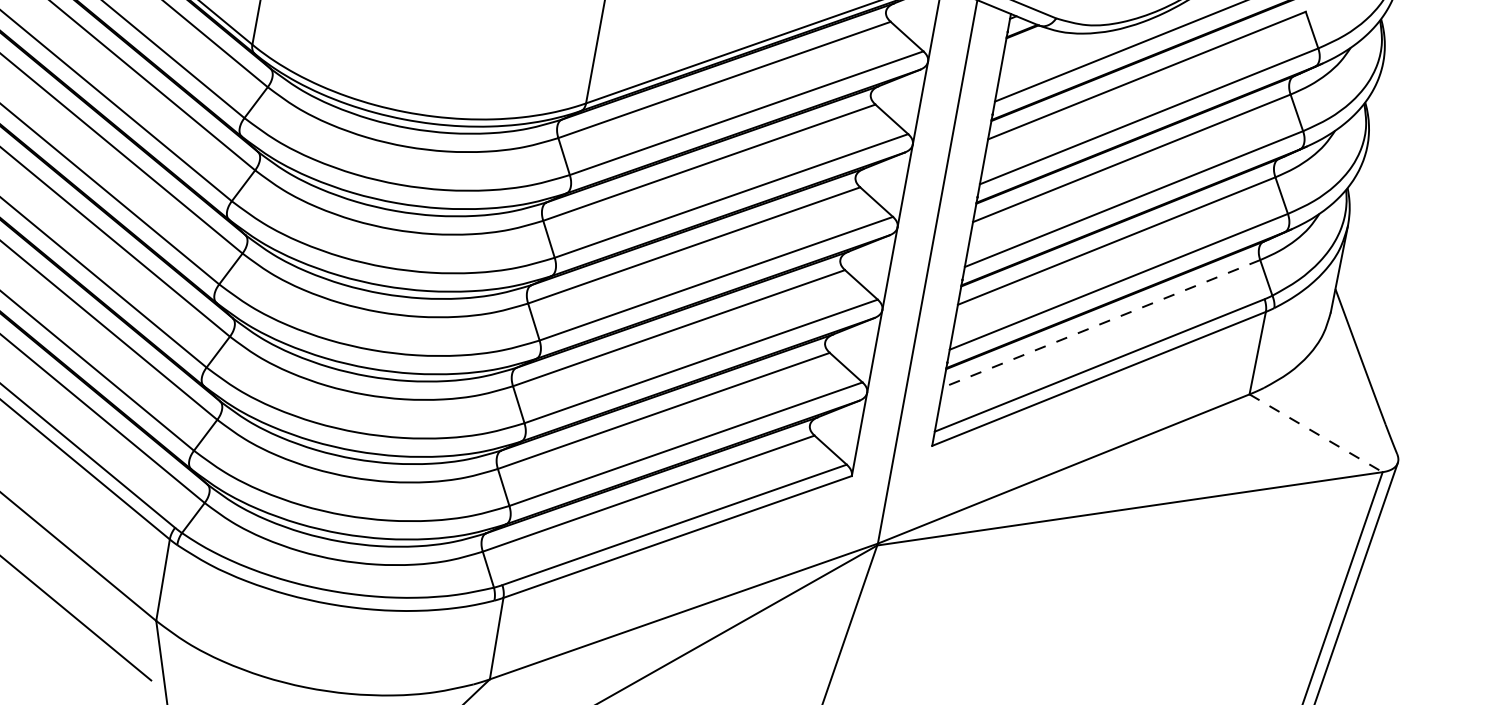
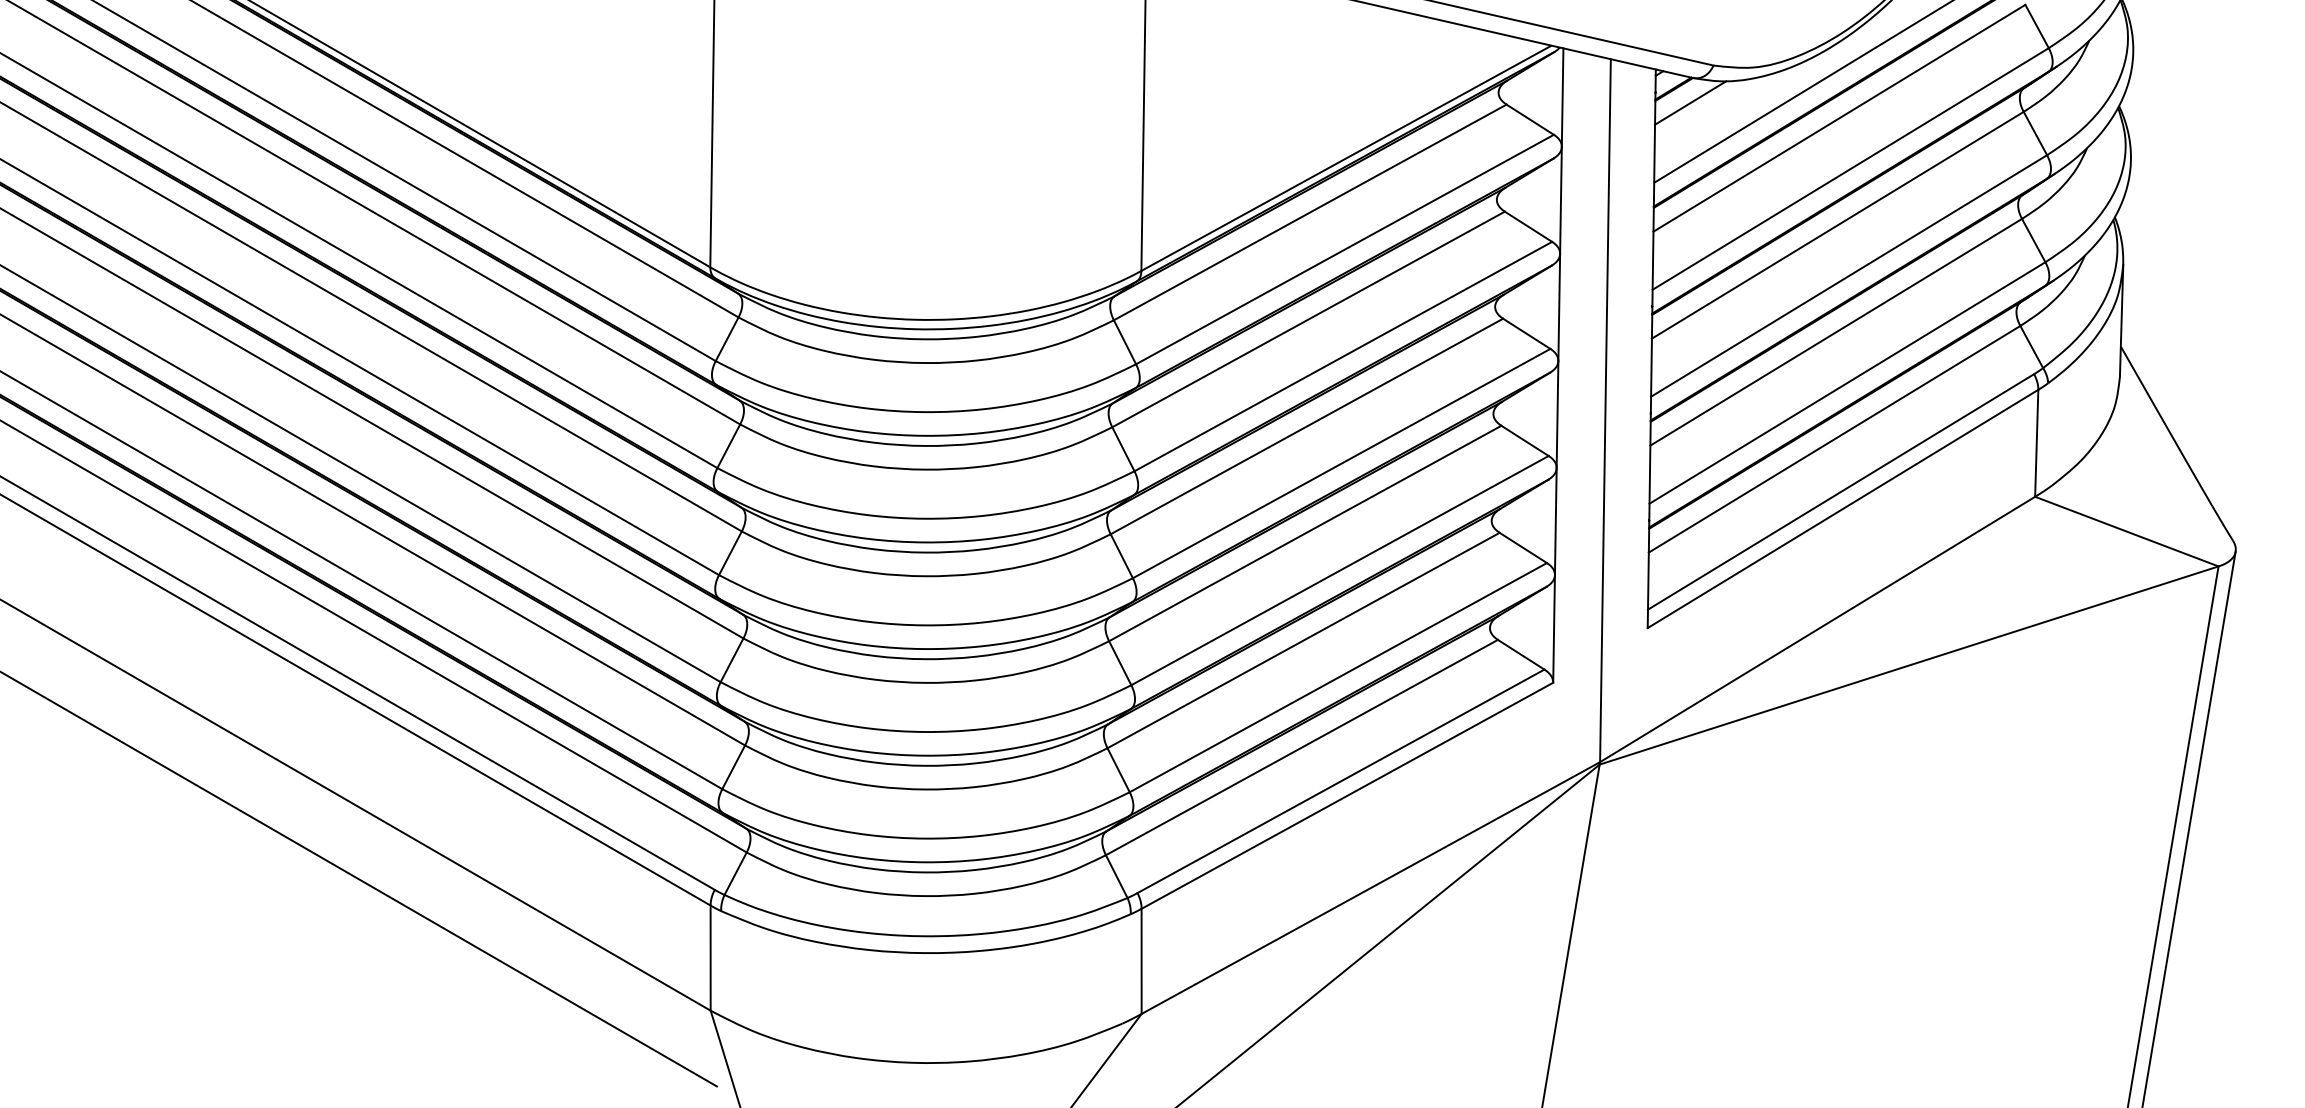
line: (1033, 44) -> (1690, 102), added
line: (1101, 323) -> (1834, 439), dashed -> solid
line: (1316, 433) -> (2127, 531), dashed -> solid

